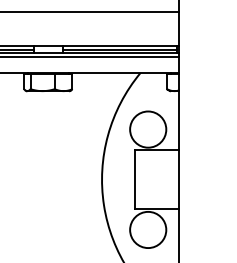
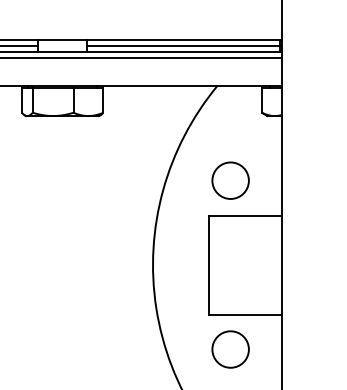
circle: (148, 129) -> (231, 180), size x0.6
circle: (148, 229) -> (231, 348), size x0.6

